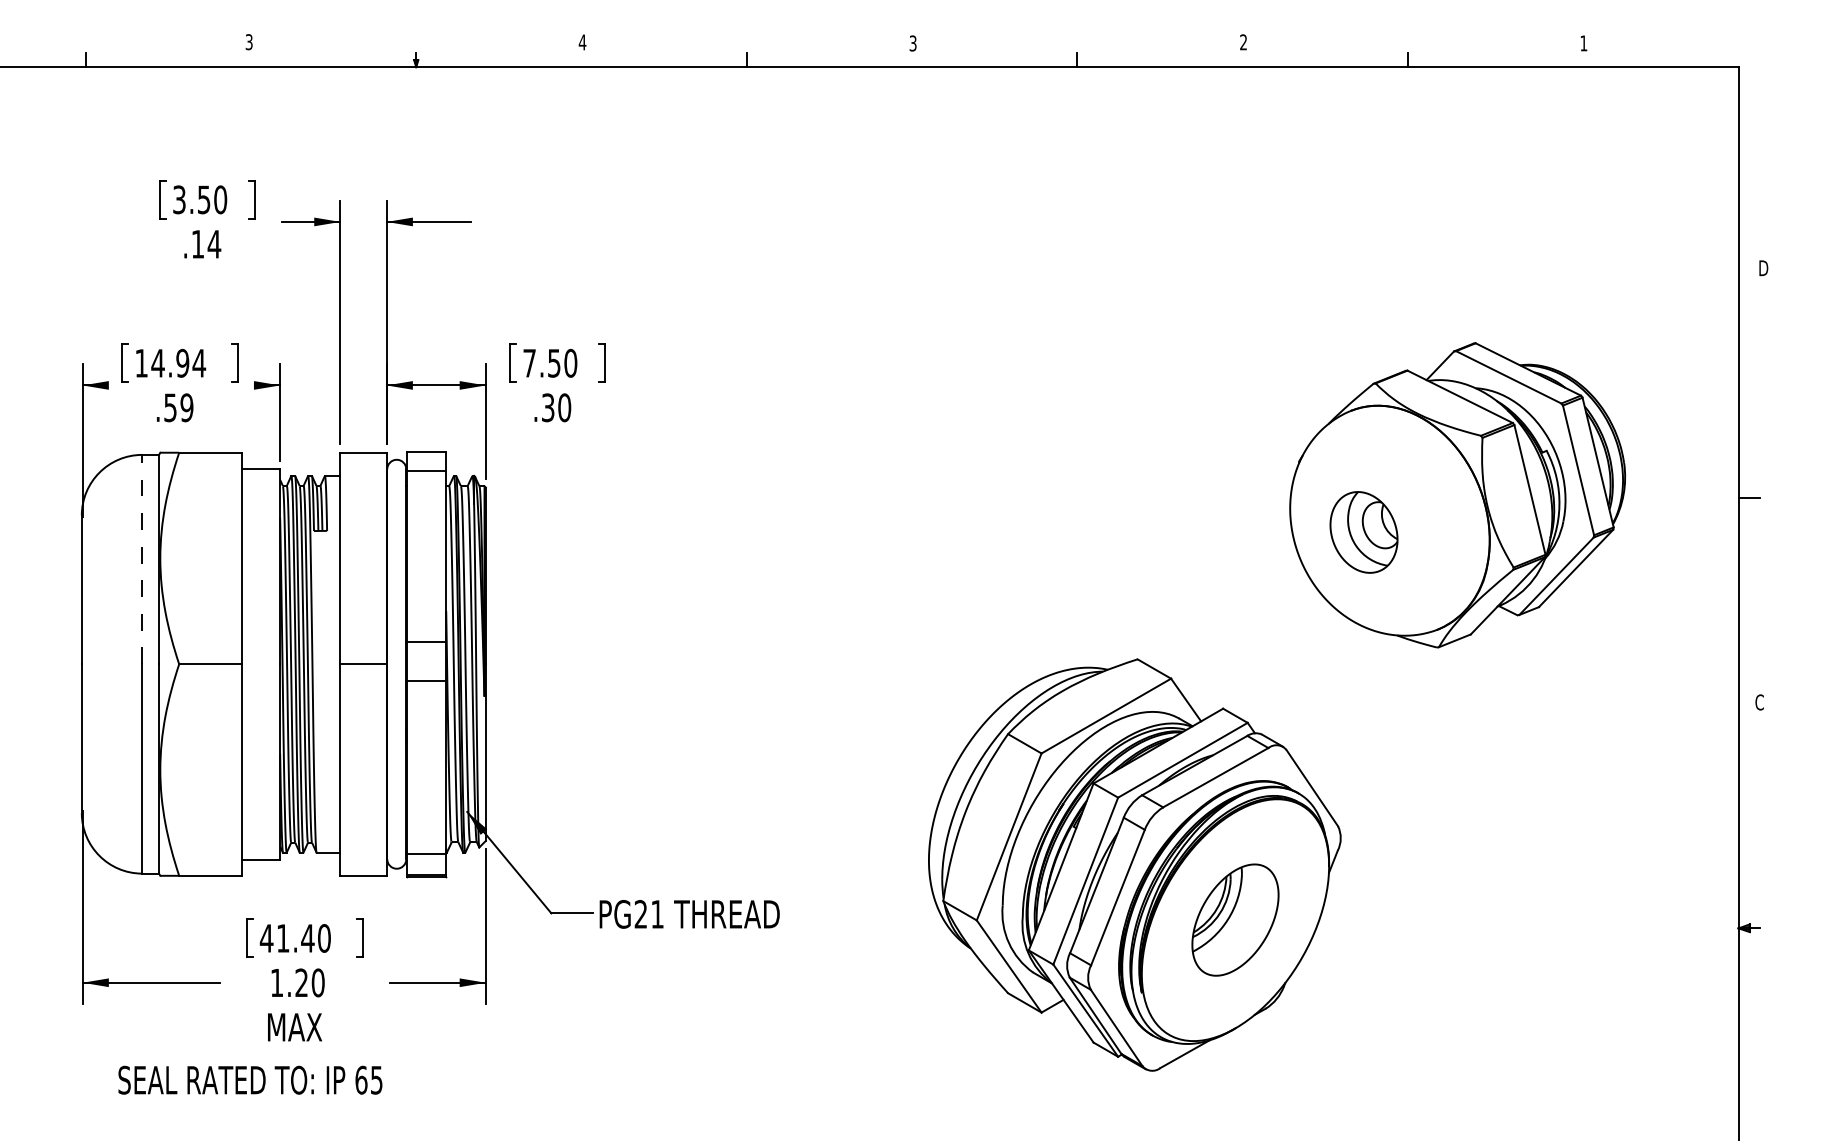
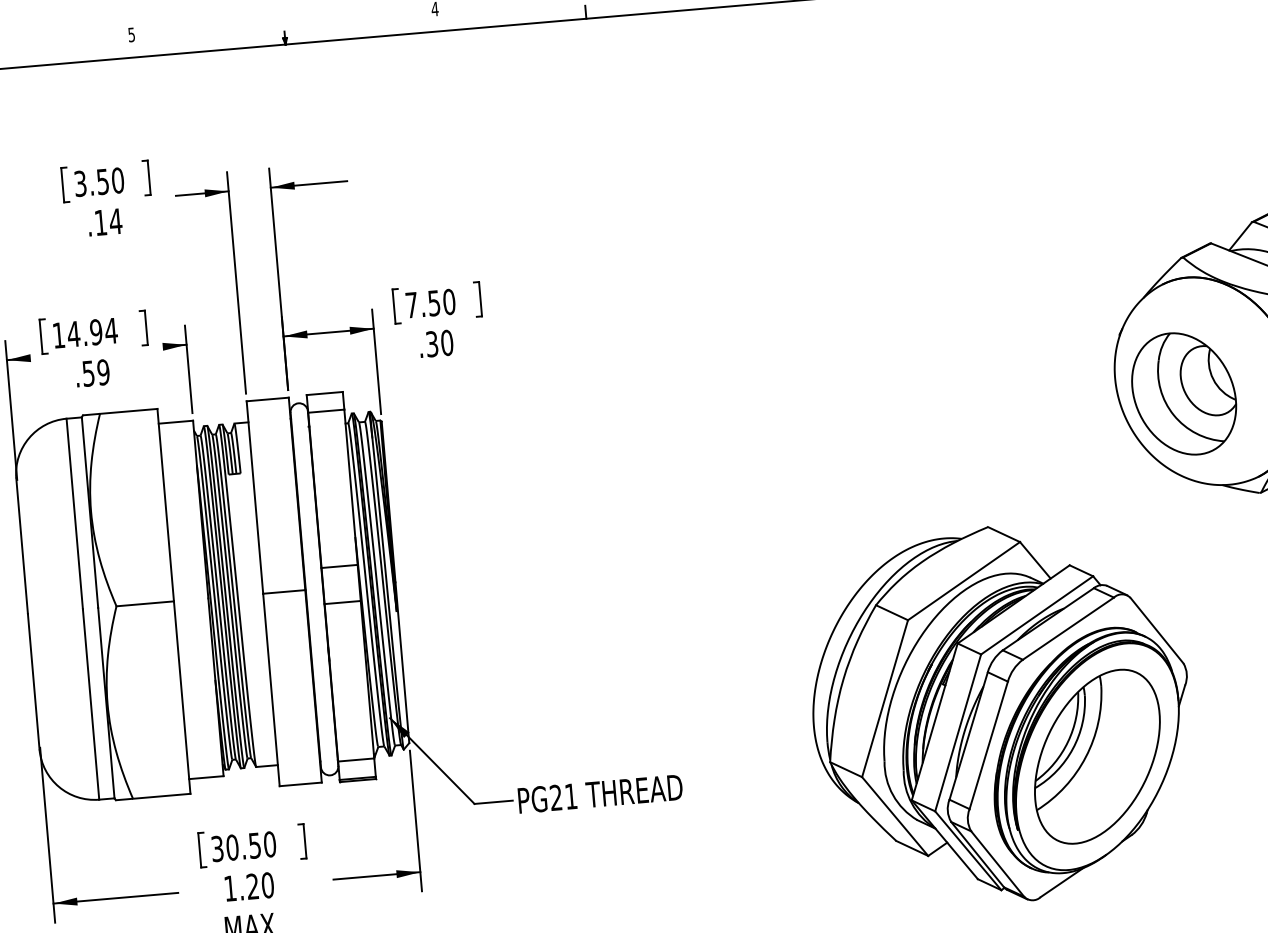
text: (249, 41) -> (131, 34), 3 -> 5
part: (1363, 532) -> (1183, 394), size x1.67
line: (142, 559) -> (74, 513), dashed -> solid
part: (1235, 919) -> (1097, 756), size x1.67
text: (286, 938) -> (235, 847), 41.40 -> 30.50

